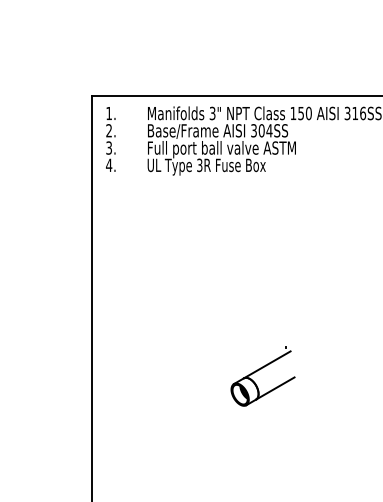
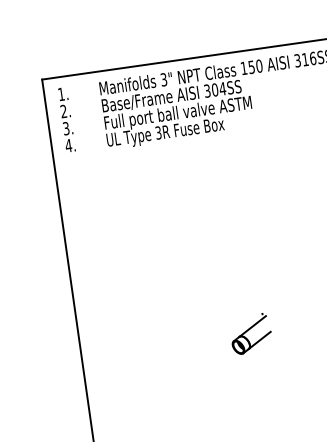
part: (262, 378) -> (250, 335), size x0.62

